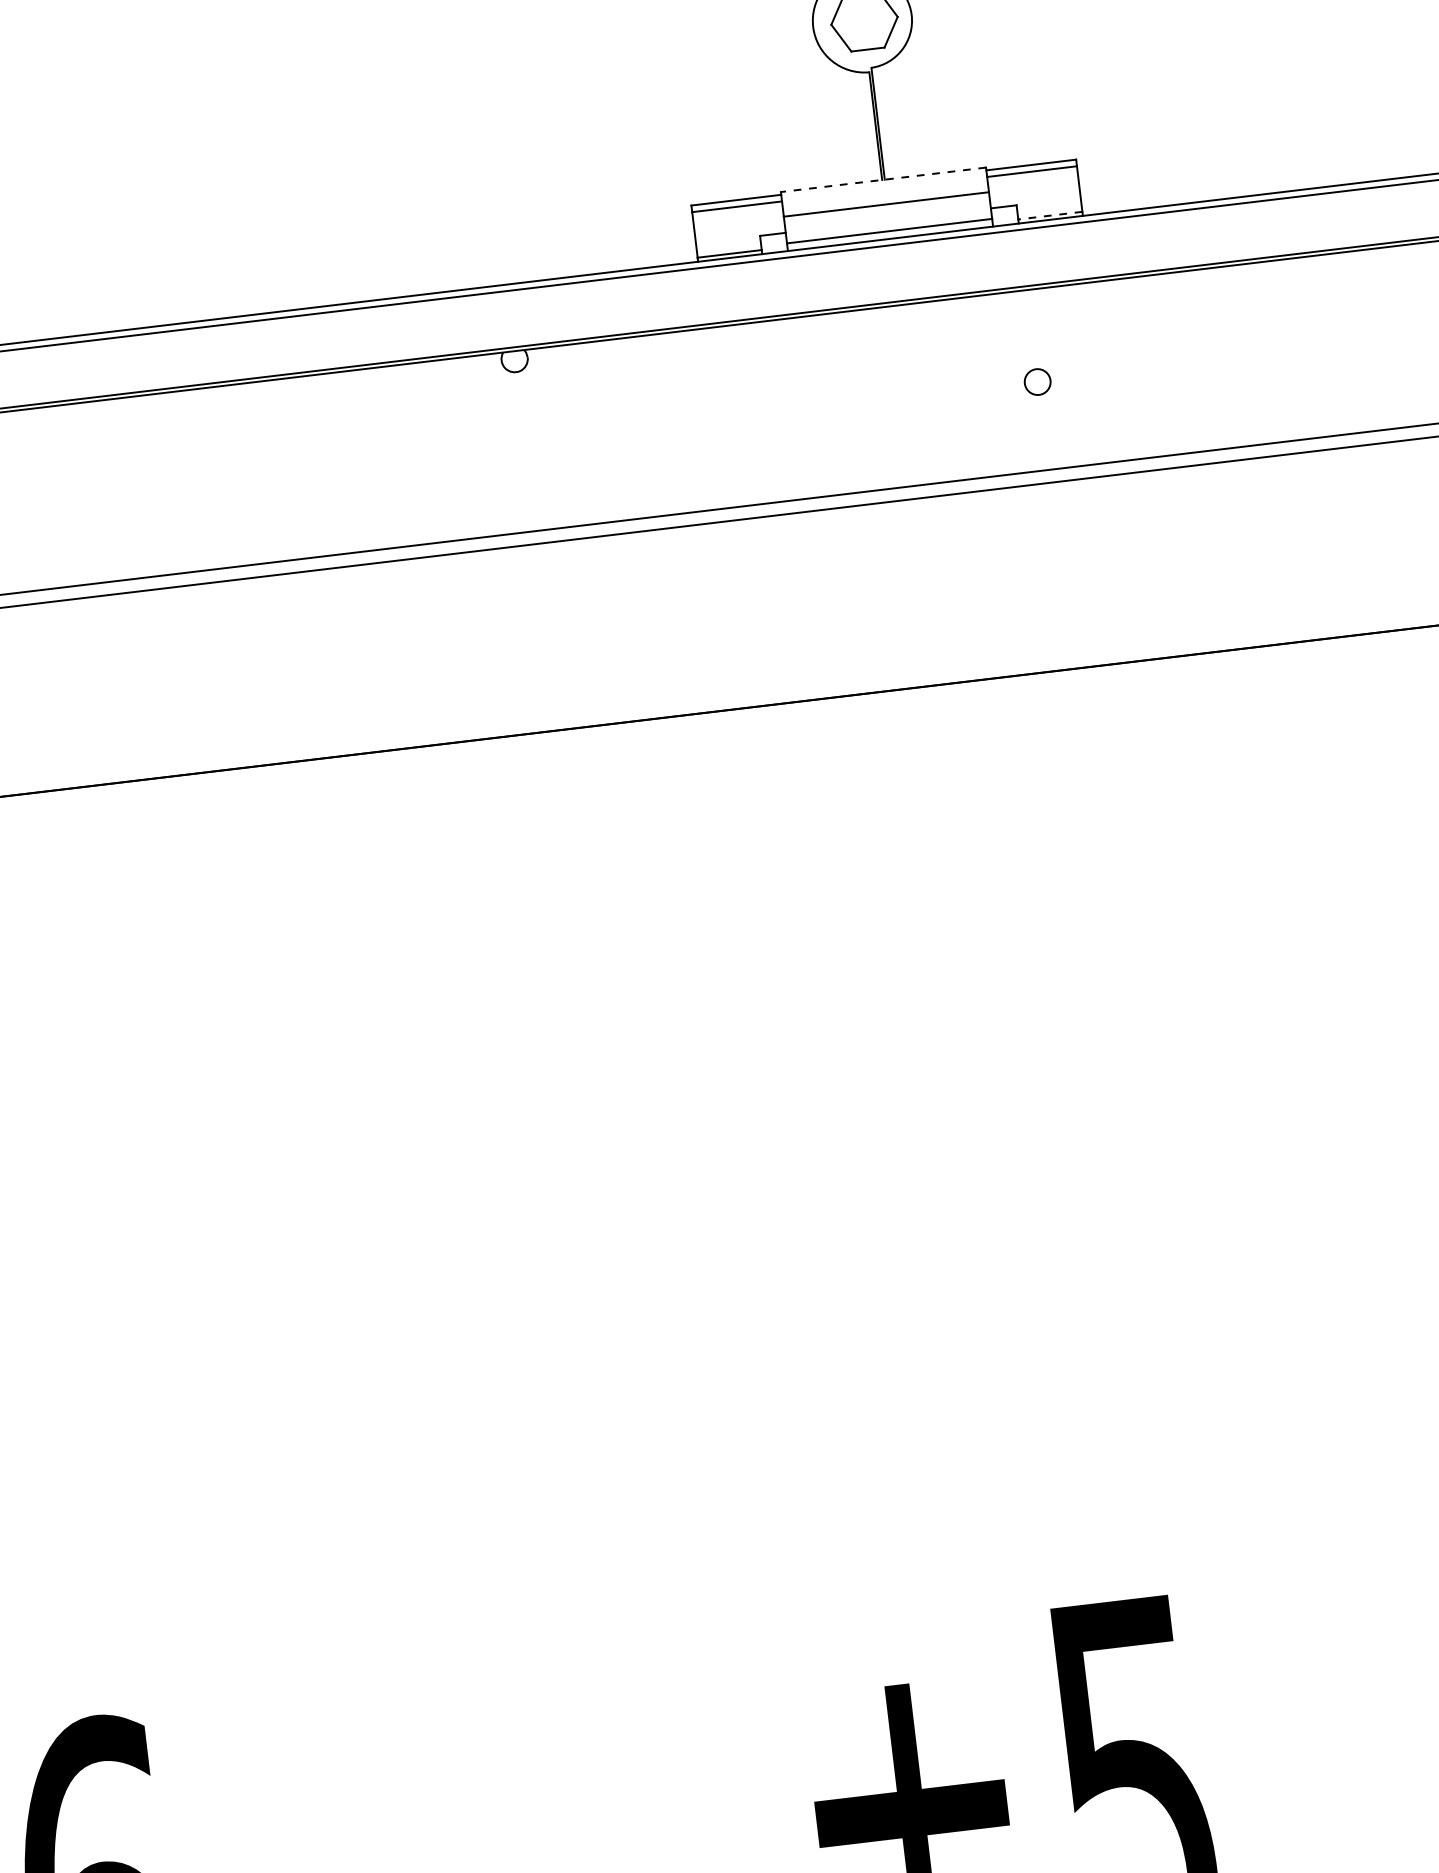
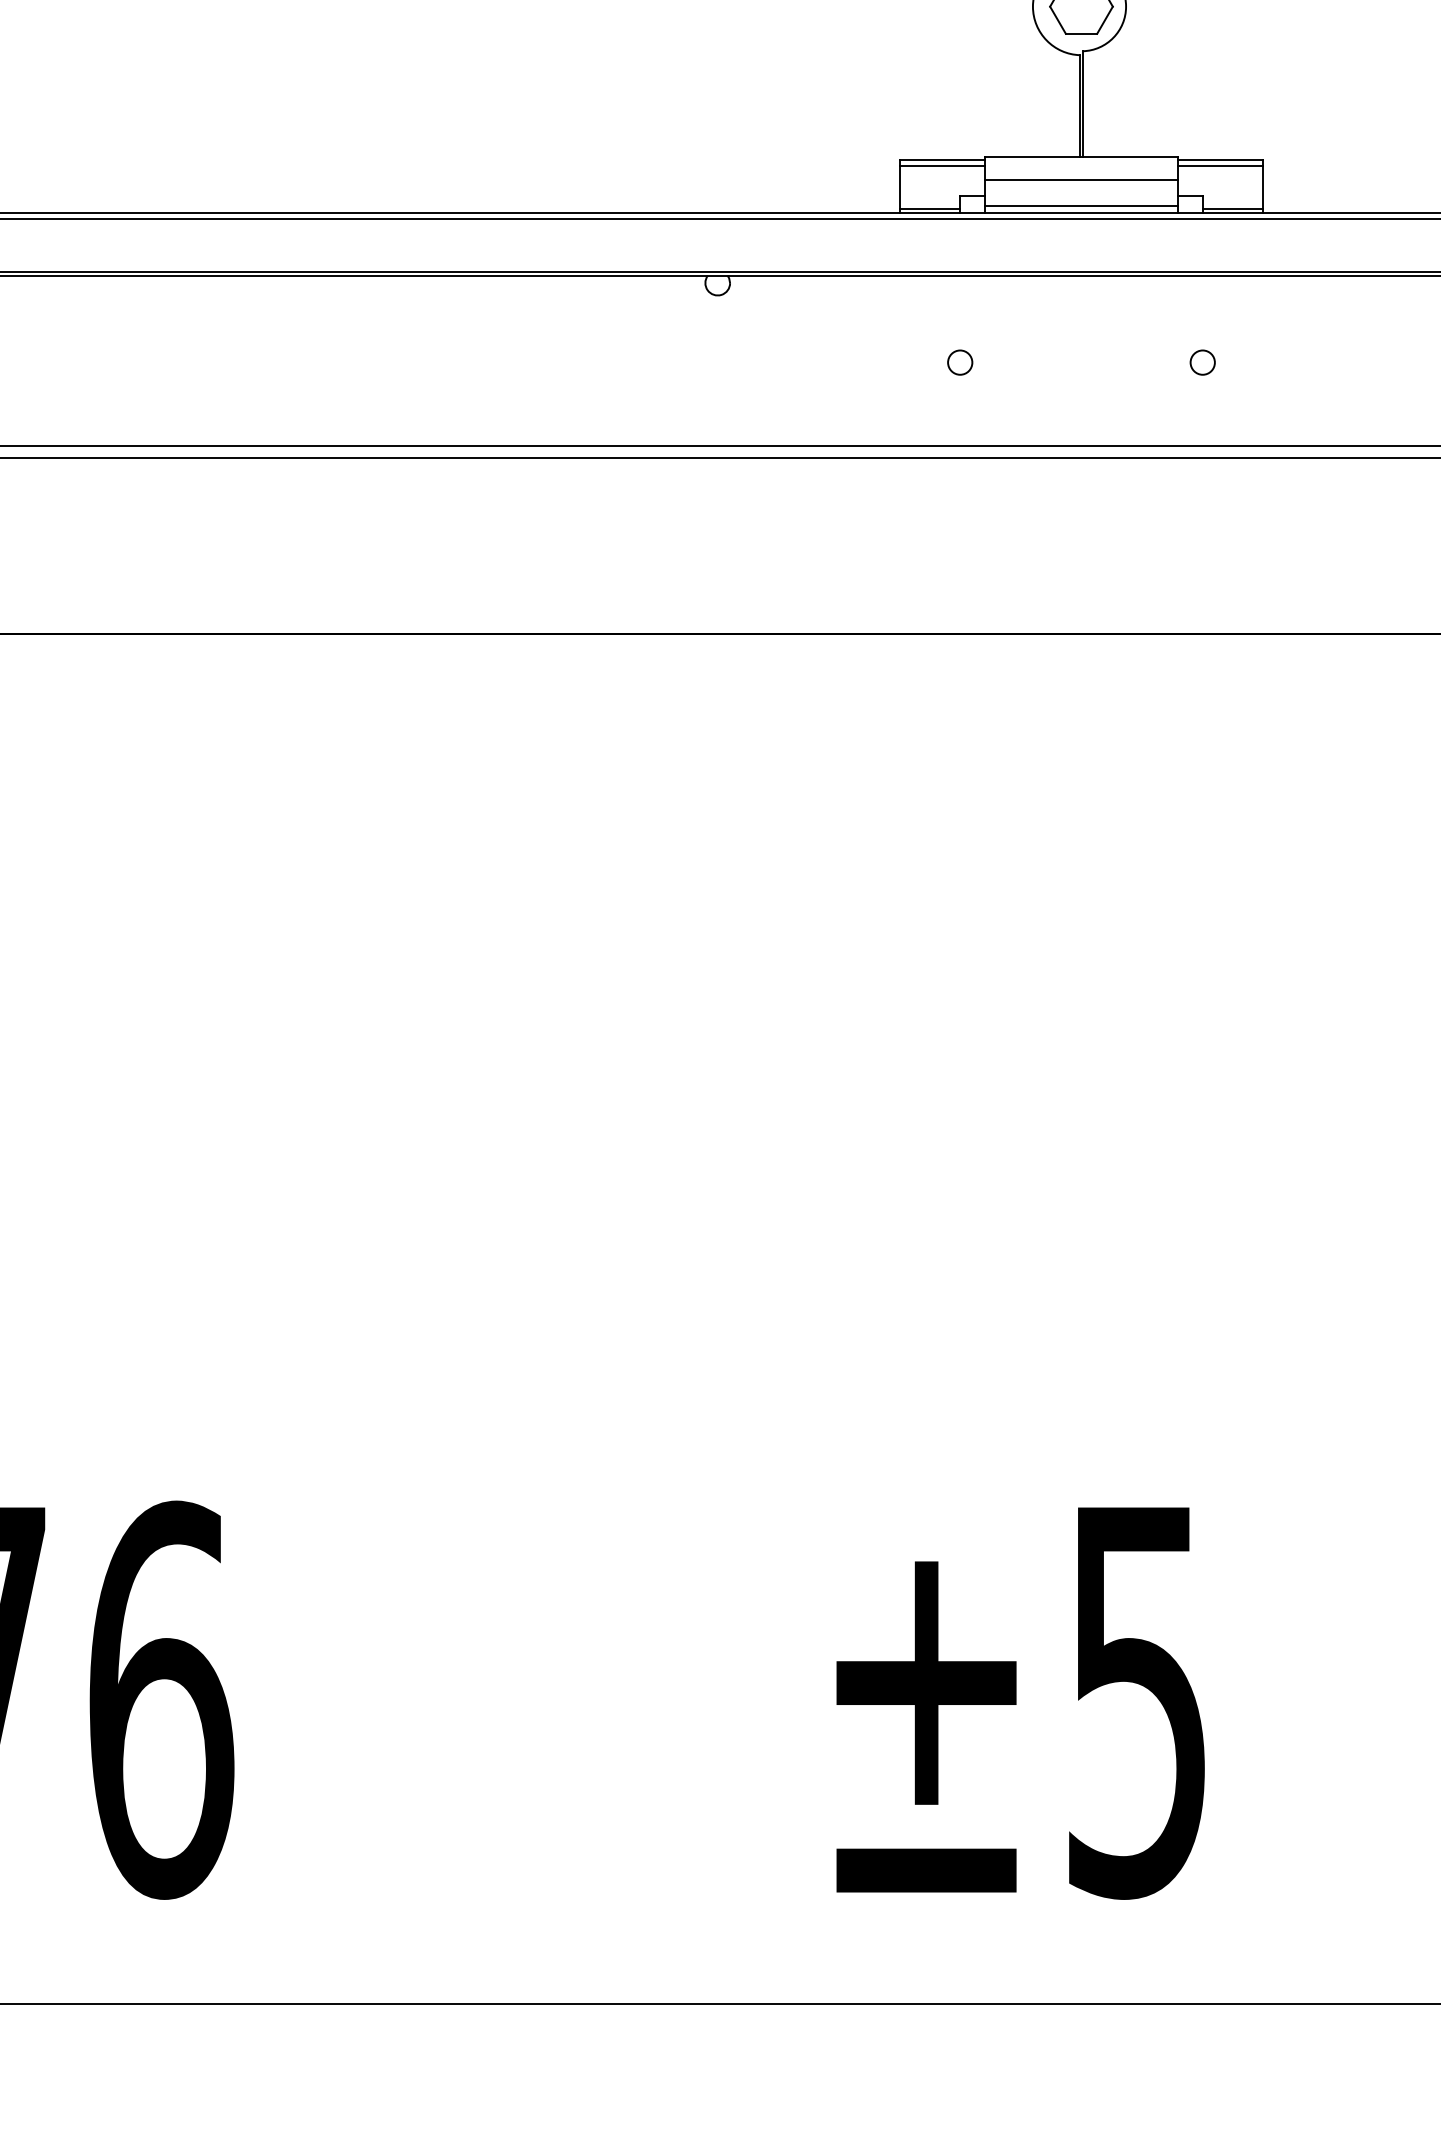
line: (883, 179) -> (1081, 156), dashed -> solid
line: (1049, 215) -> (1232, 208), dashed -> solid
circle: (781, 412) -> (960, 362), added

